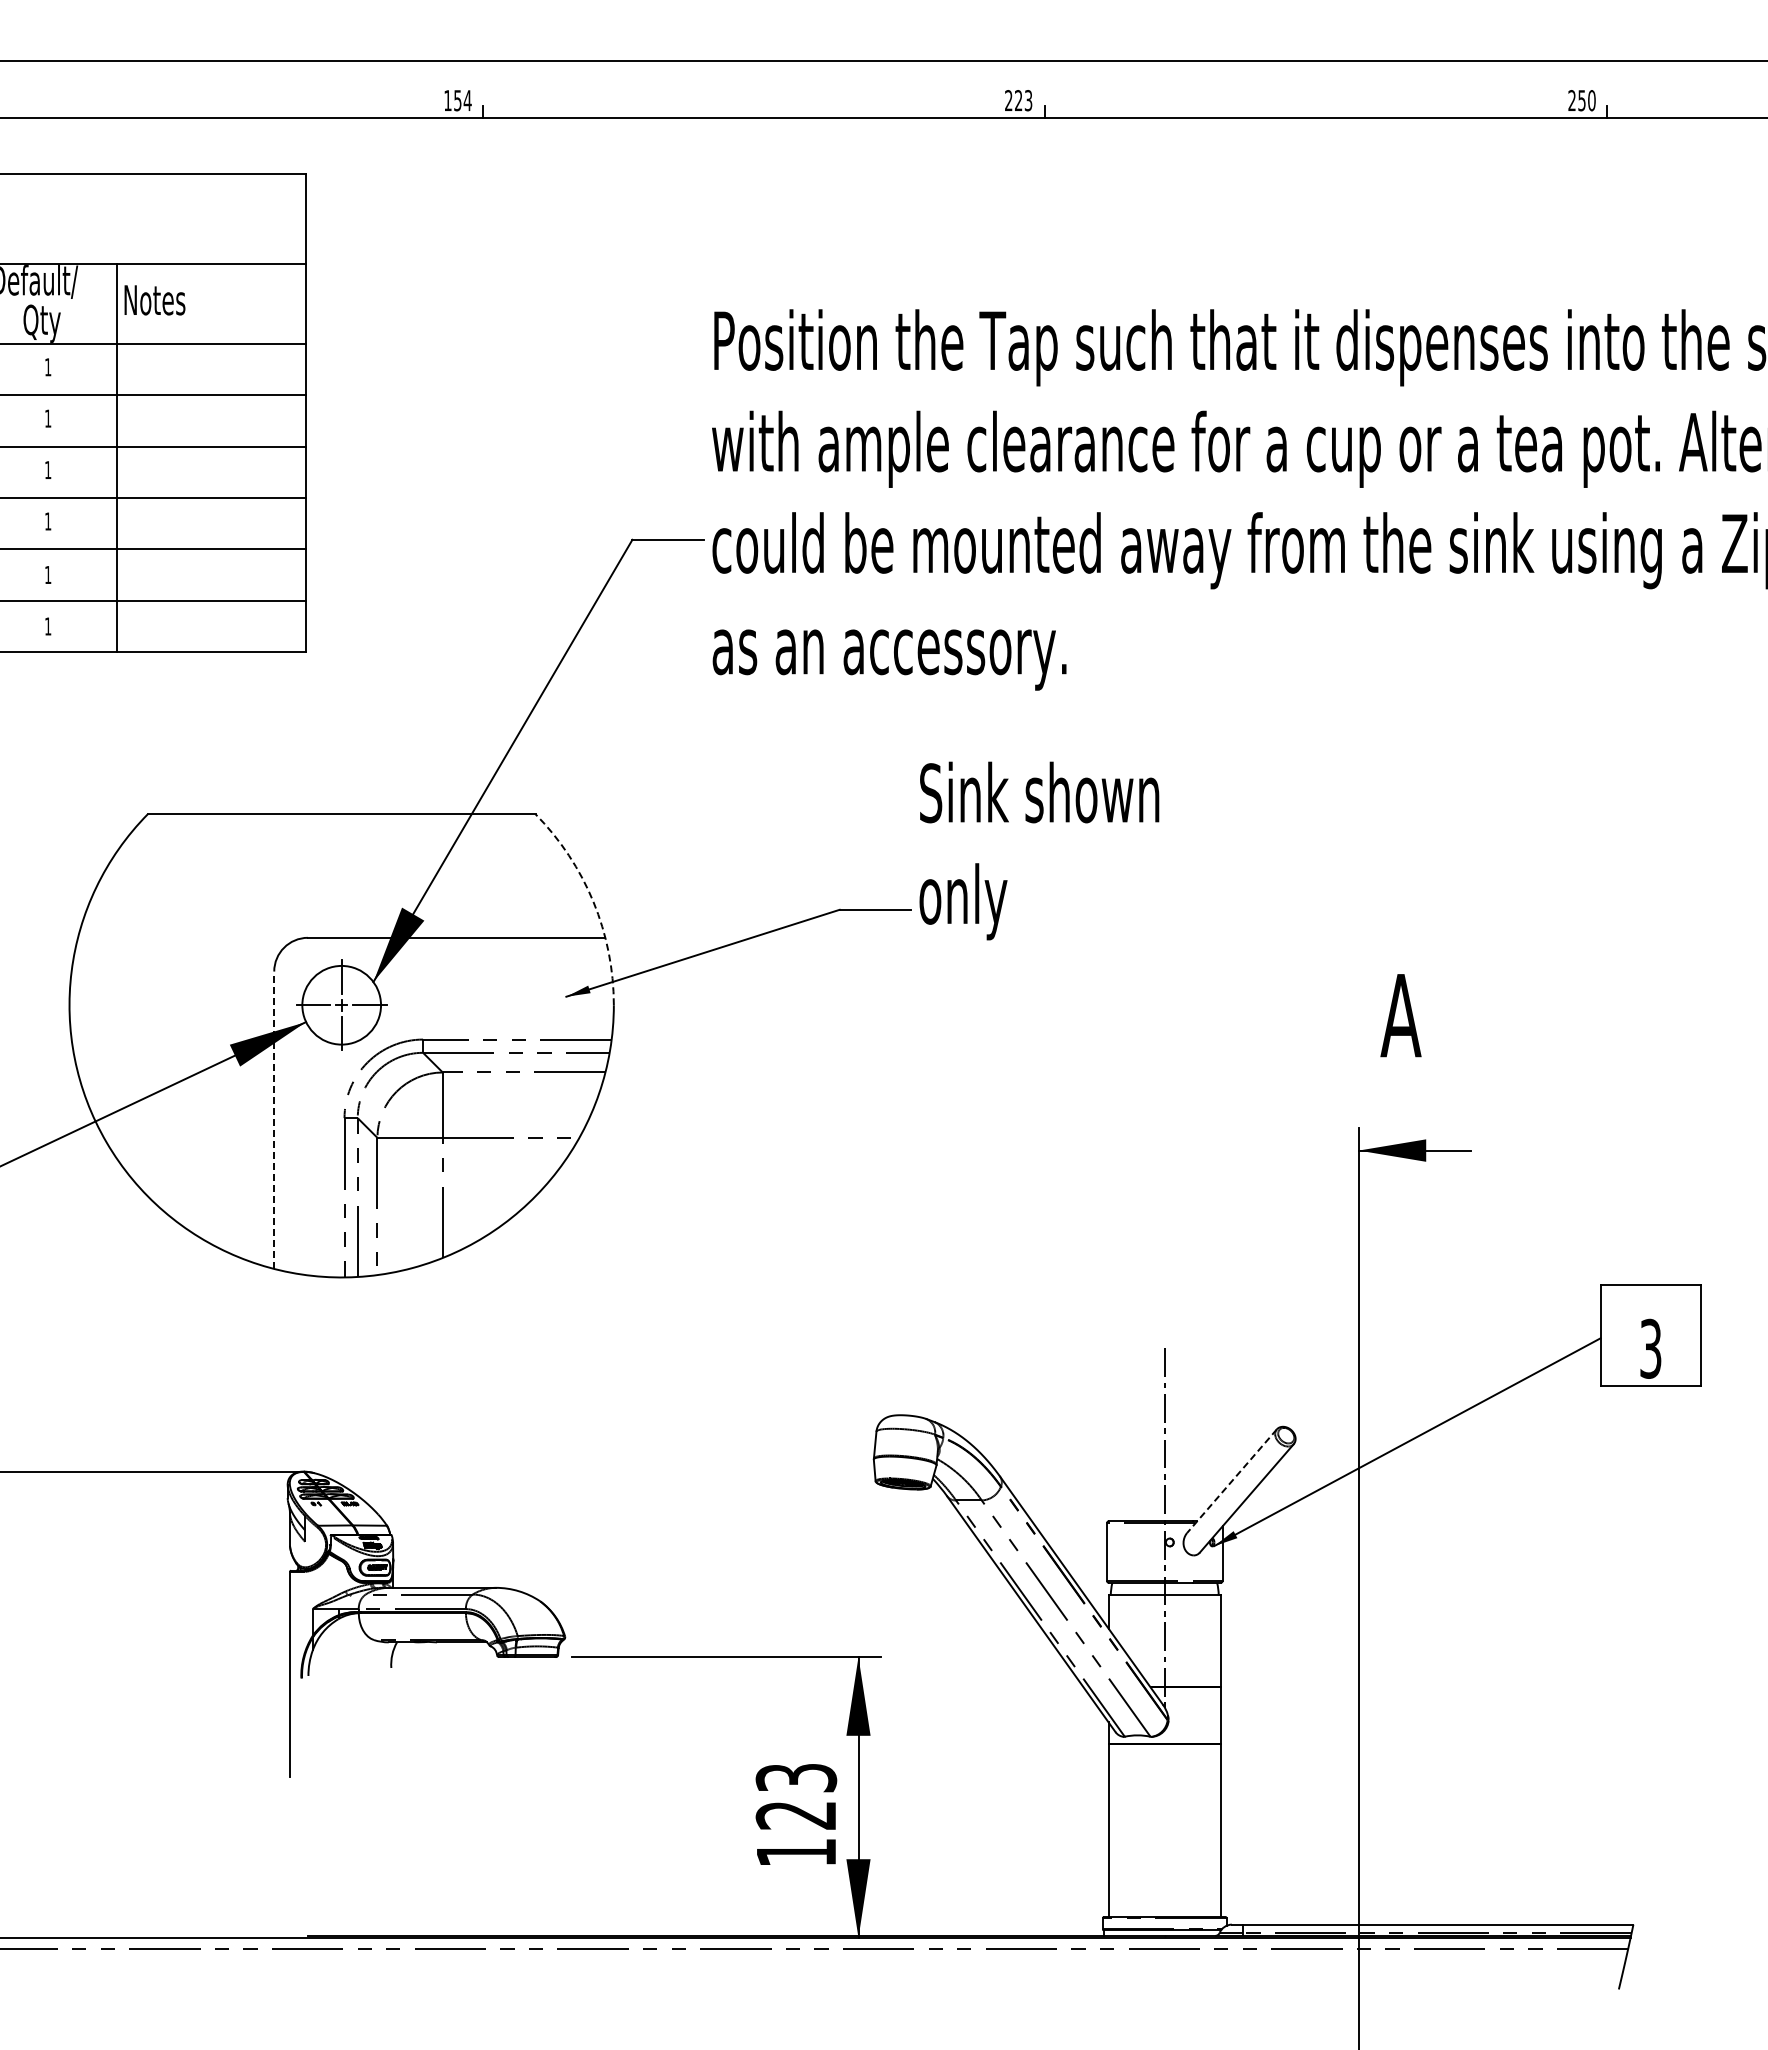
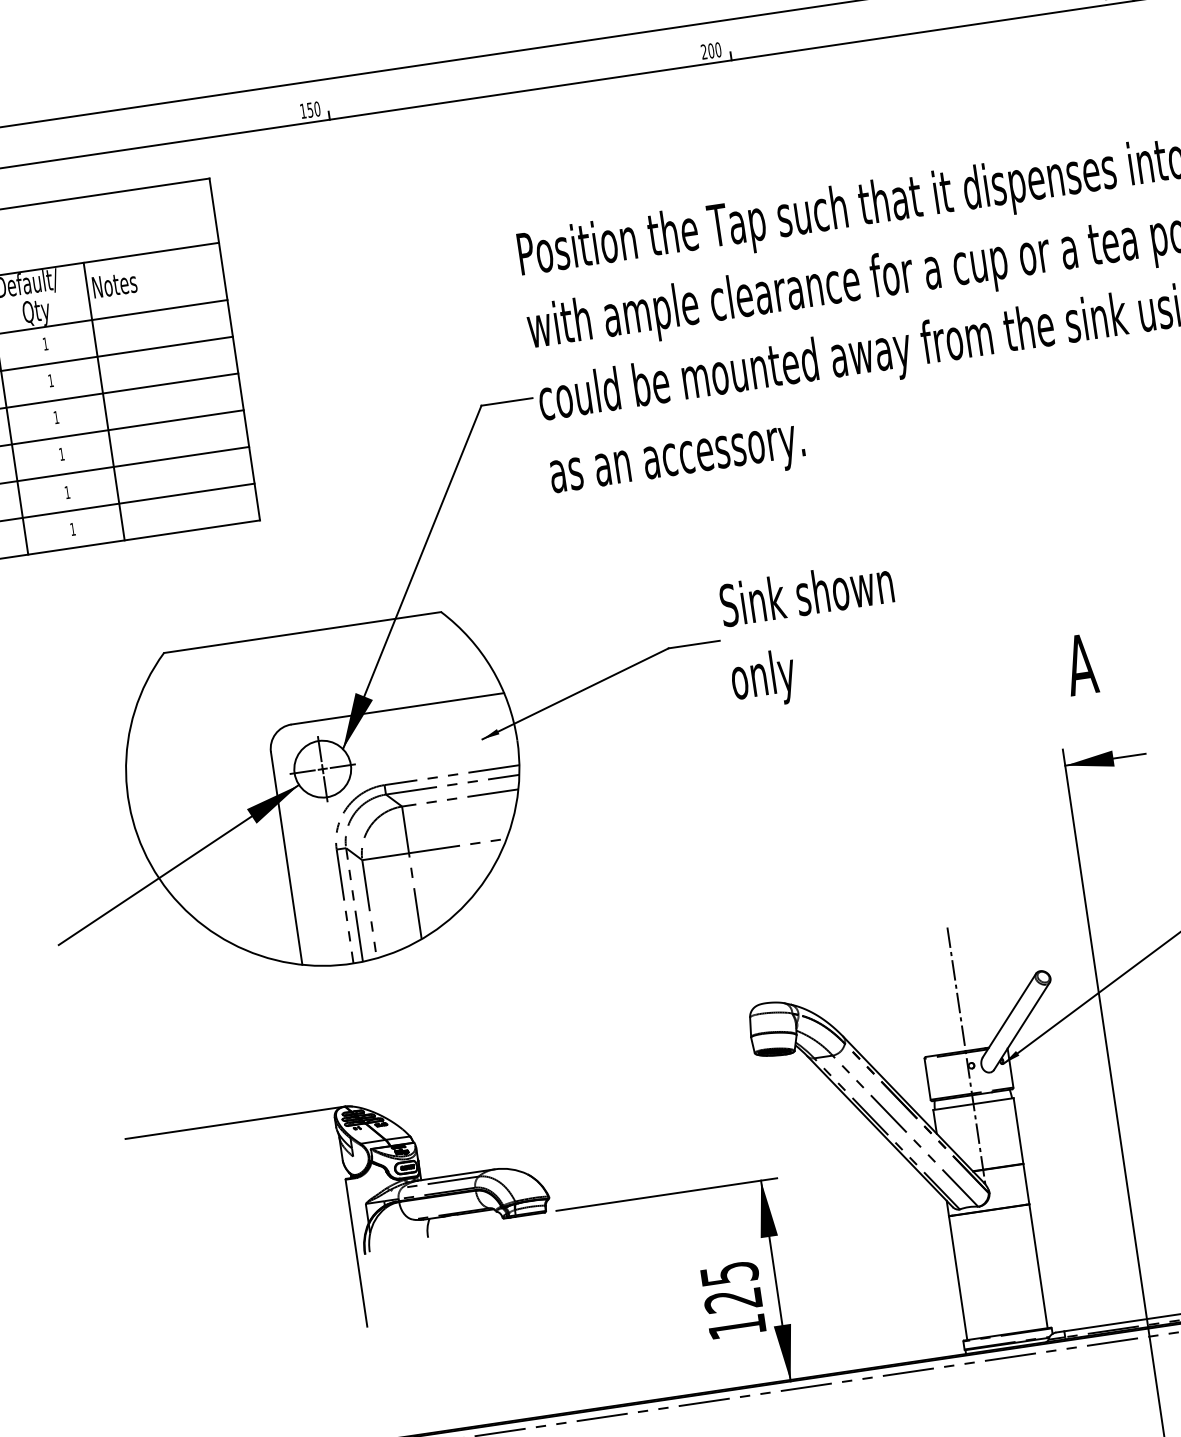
text: (467, 100) -> (317, 109), 154 -> 150
text: (1023, 100) -> (714, 50), 223 -> 200
text: (1039, 850) -> (812, 634), moved
arc: (593, 902) -> (491, 669), dashed -> solid
line: (274, 1120) -> (286, 858), dashed -> solid
line: (1231, 1481) -> (1009, 1015), dashed -> solid
text: (795, 1777) -> (728, 1273), 123 -> 125

